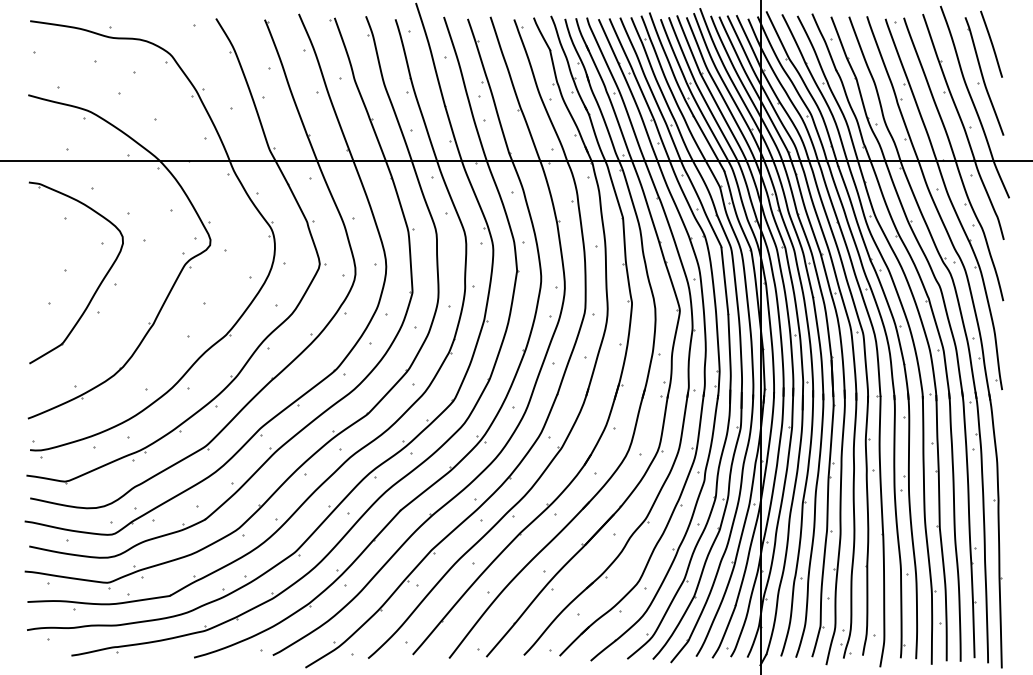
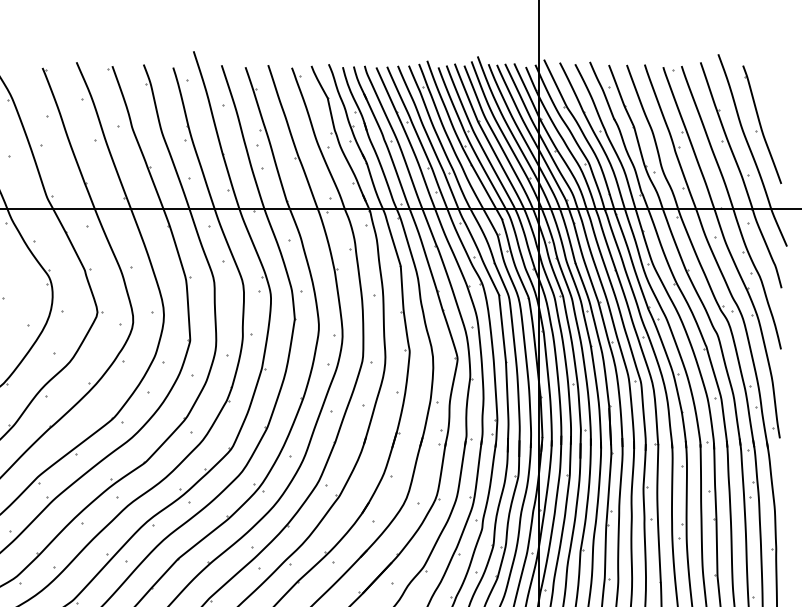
line: (991, 43) -> (769, 91), removed

